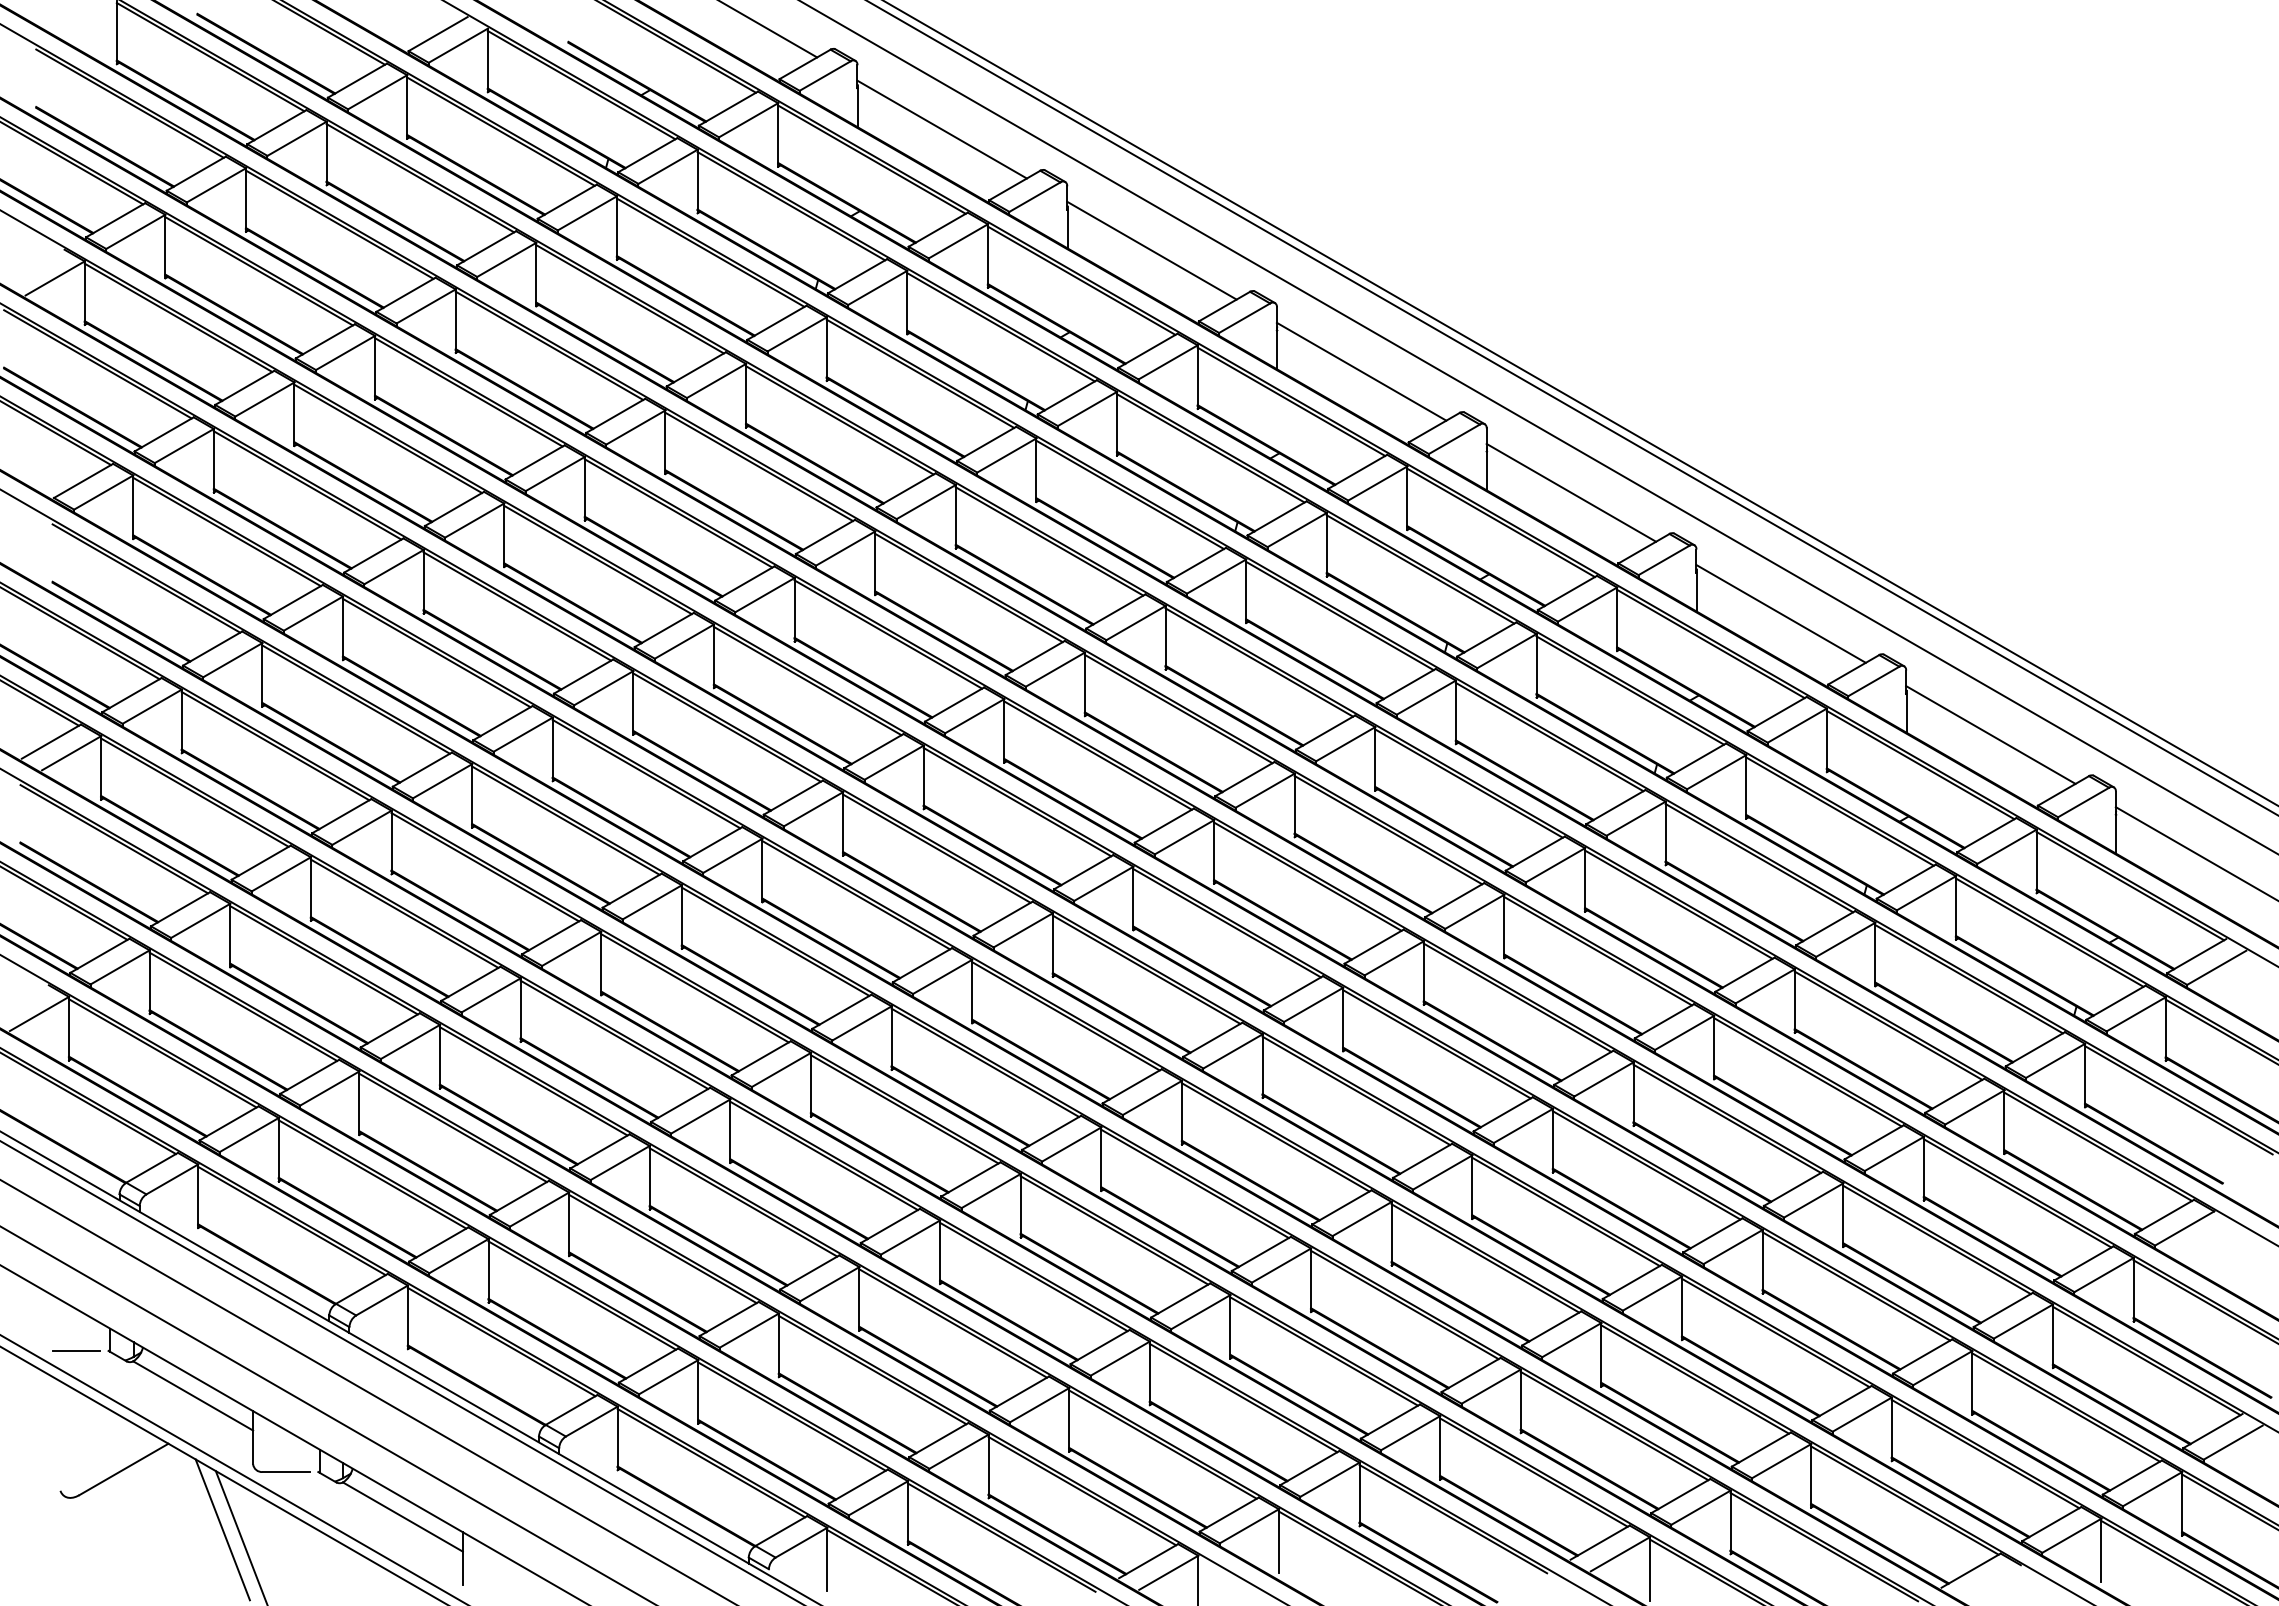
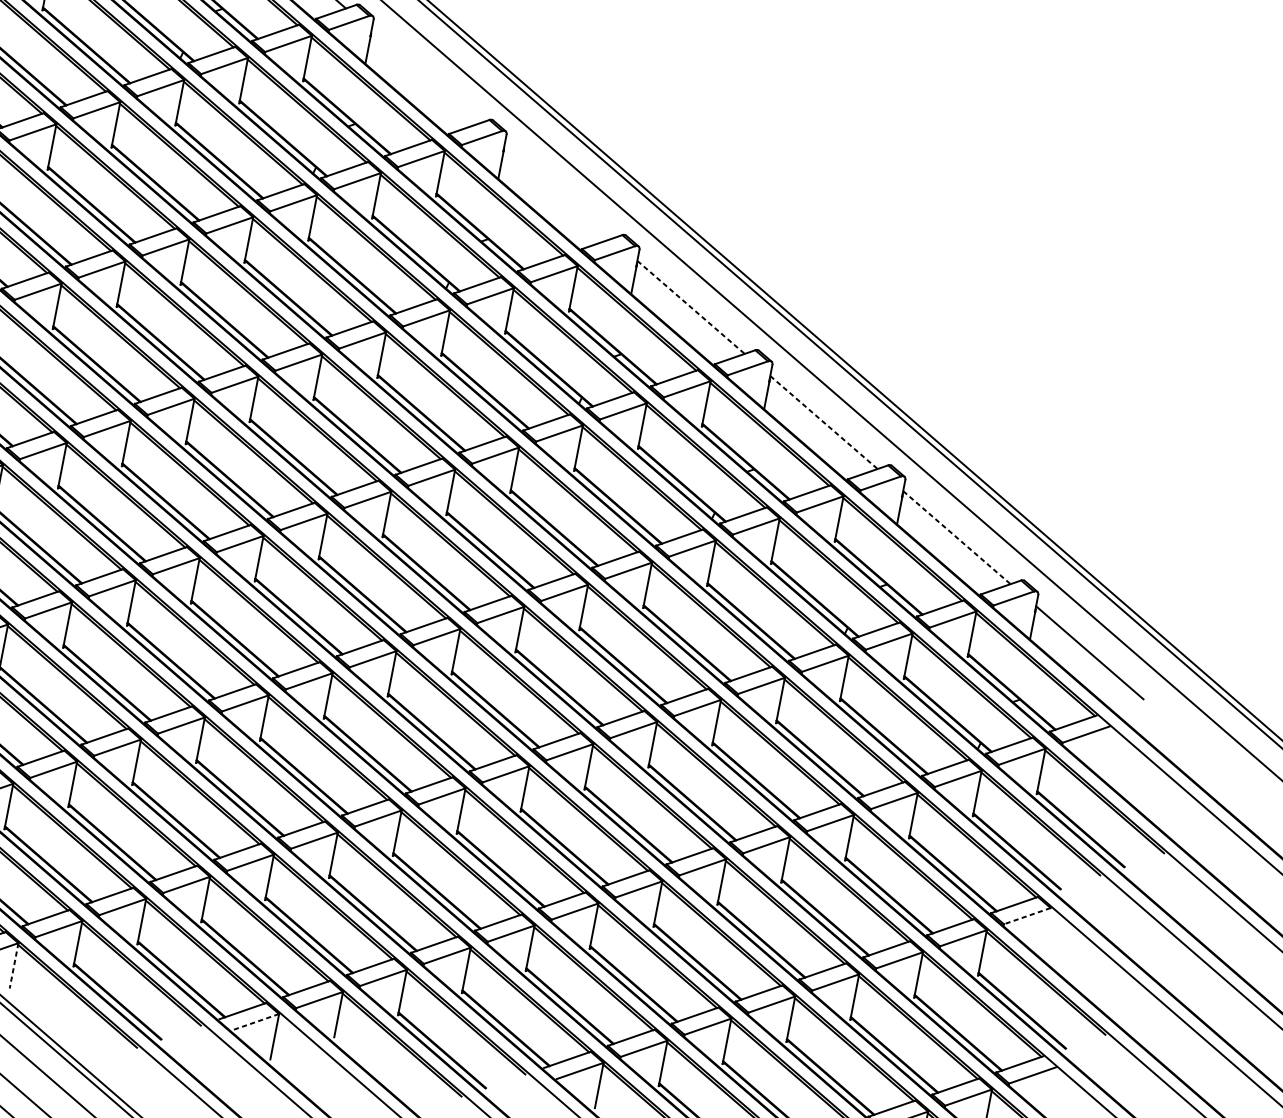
line: (1151, 250) -> (424, 76), removed
line: (1361, 371) -> (558, 192), removed
line: (1571, 492) -> (691, 307), solid -> dashed
line: (1781, 613) -> (824, 422), solid -> dashed
line: (1990, 734) -> (956, 537), solid -> dashed
line: (2184, 1228) -> (1027, 916), solid -> dashed
line: (827, 1559) -> (14, 965), solid -> dashed
line: (1168, 1573) -> (255, 1022), solid -> dashed

